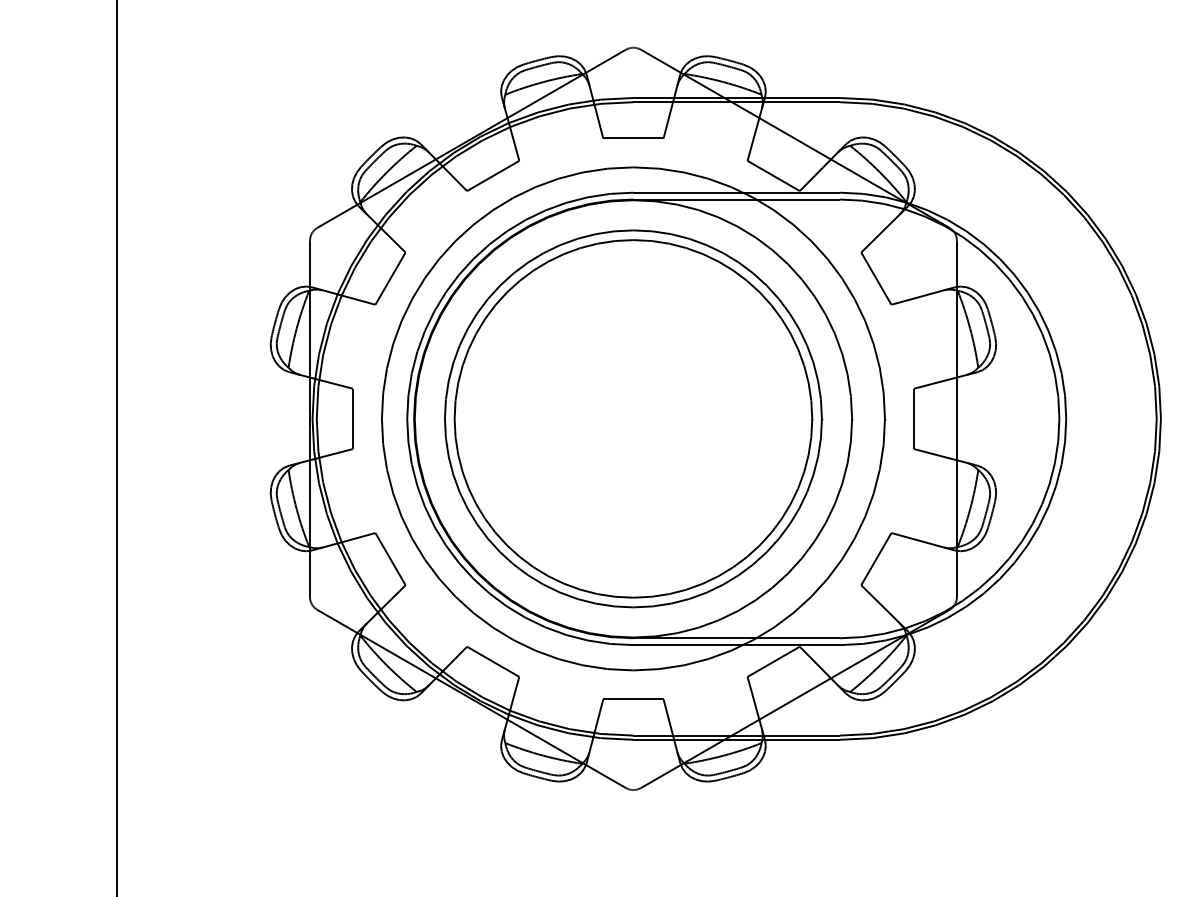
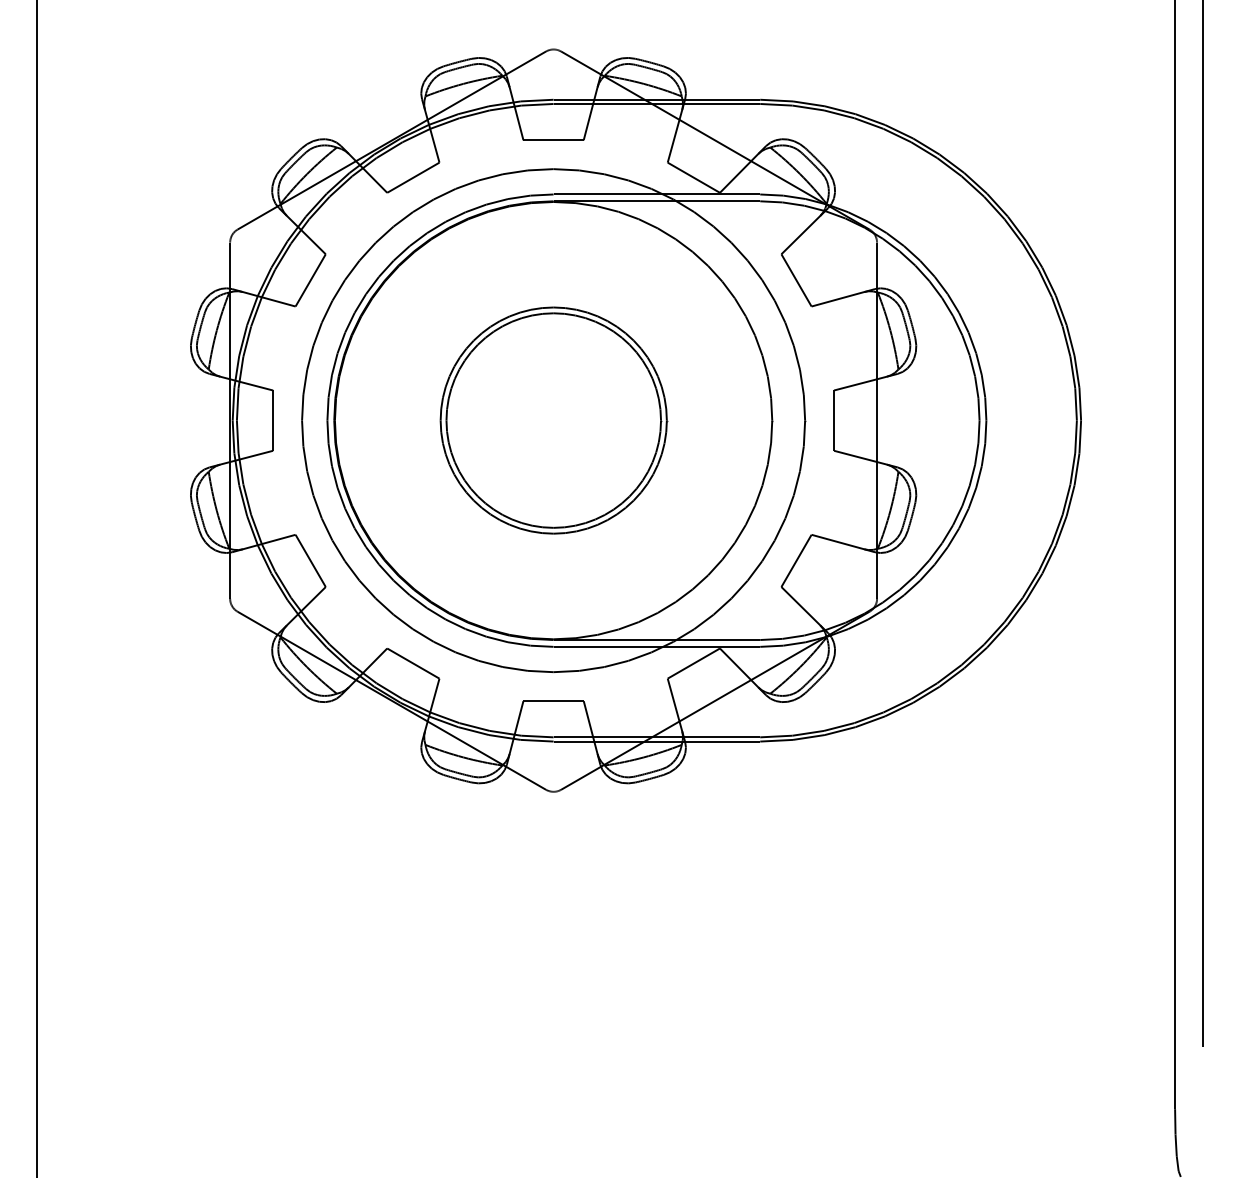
part: (633, 418) -> (553, 420), size x0.6

